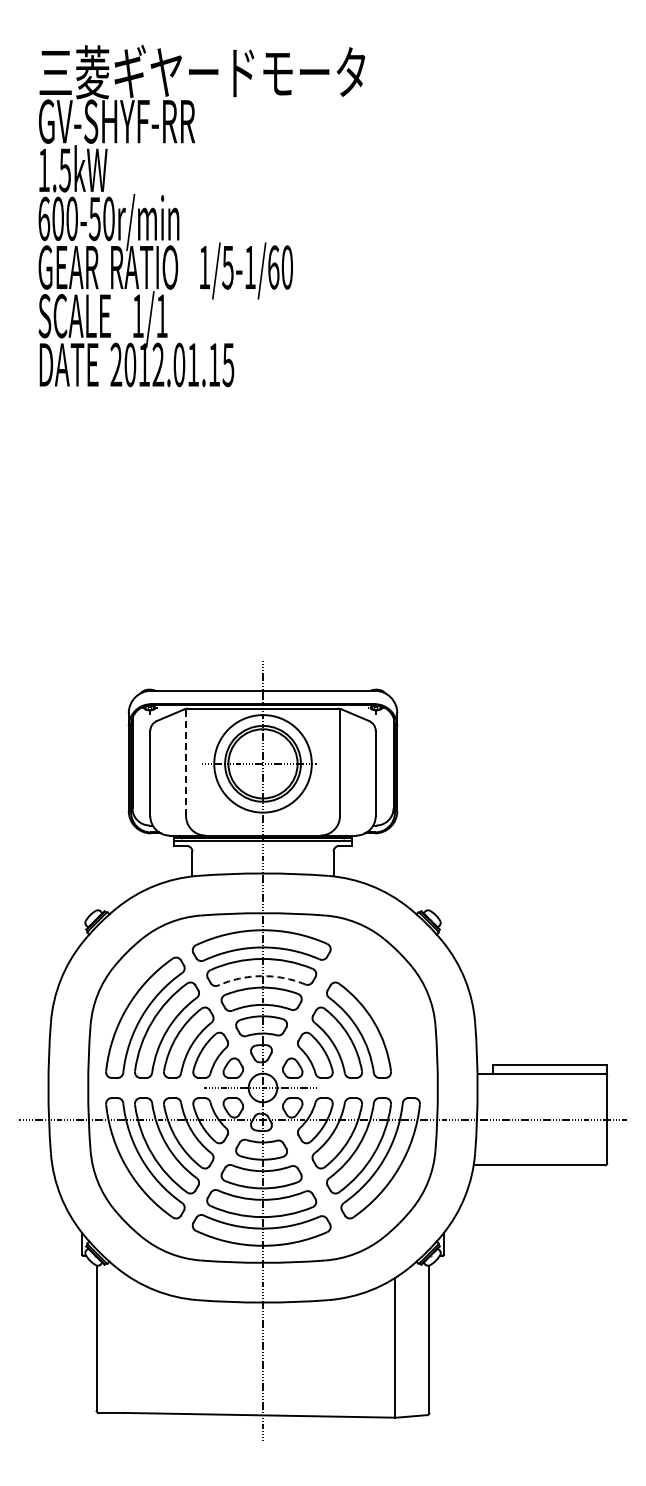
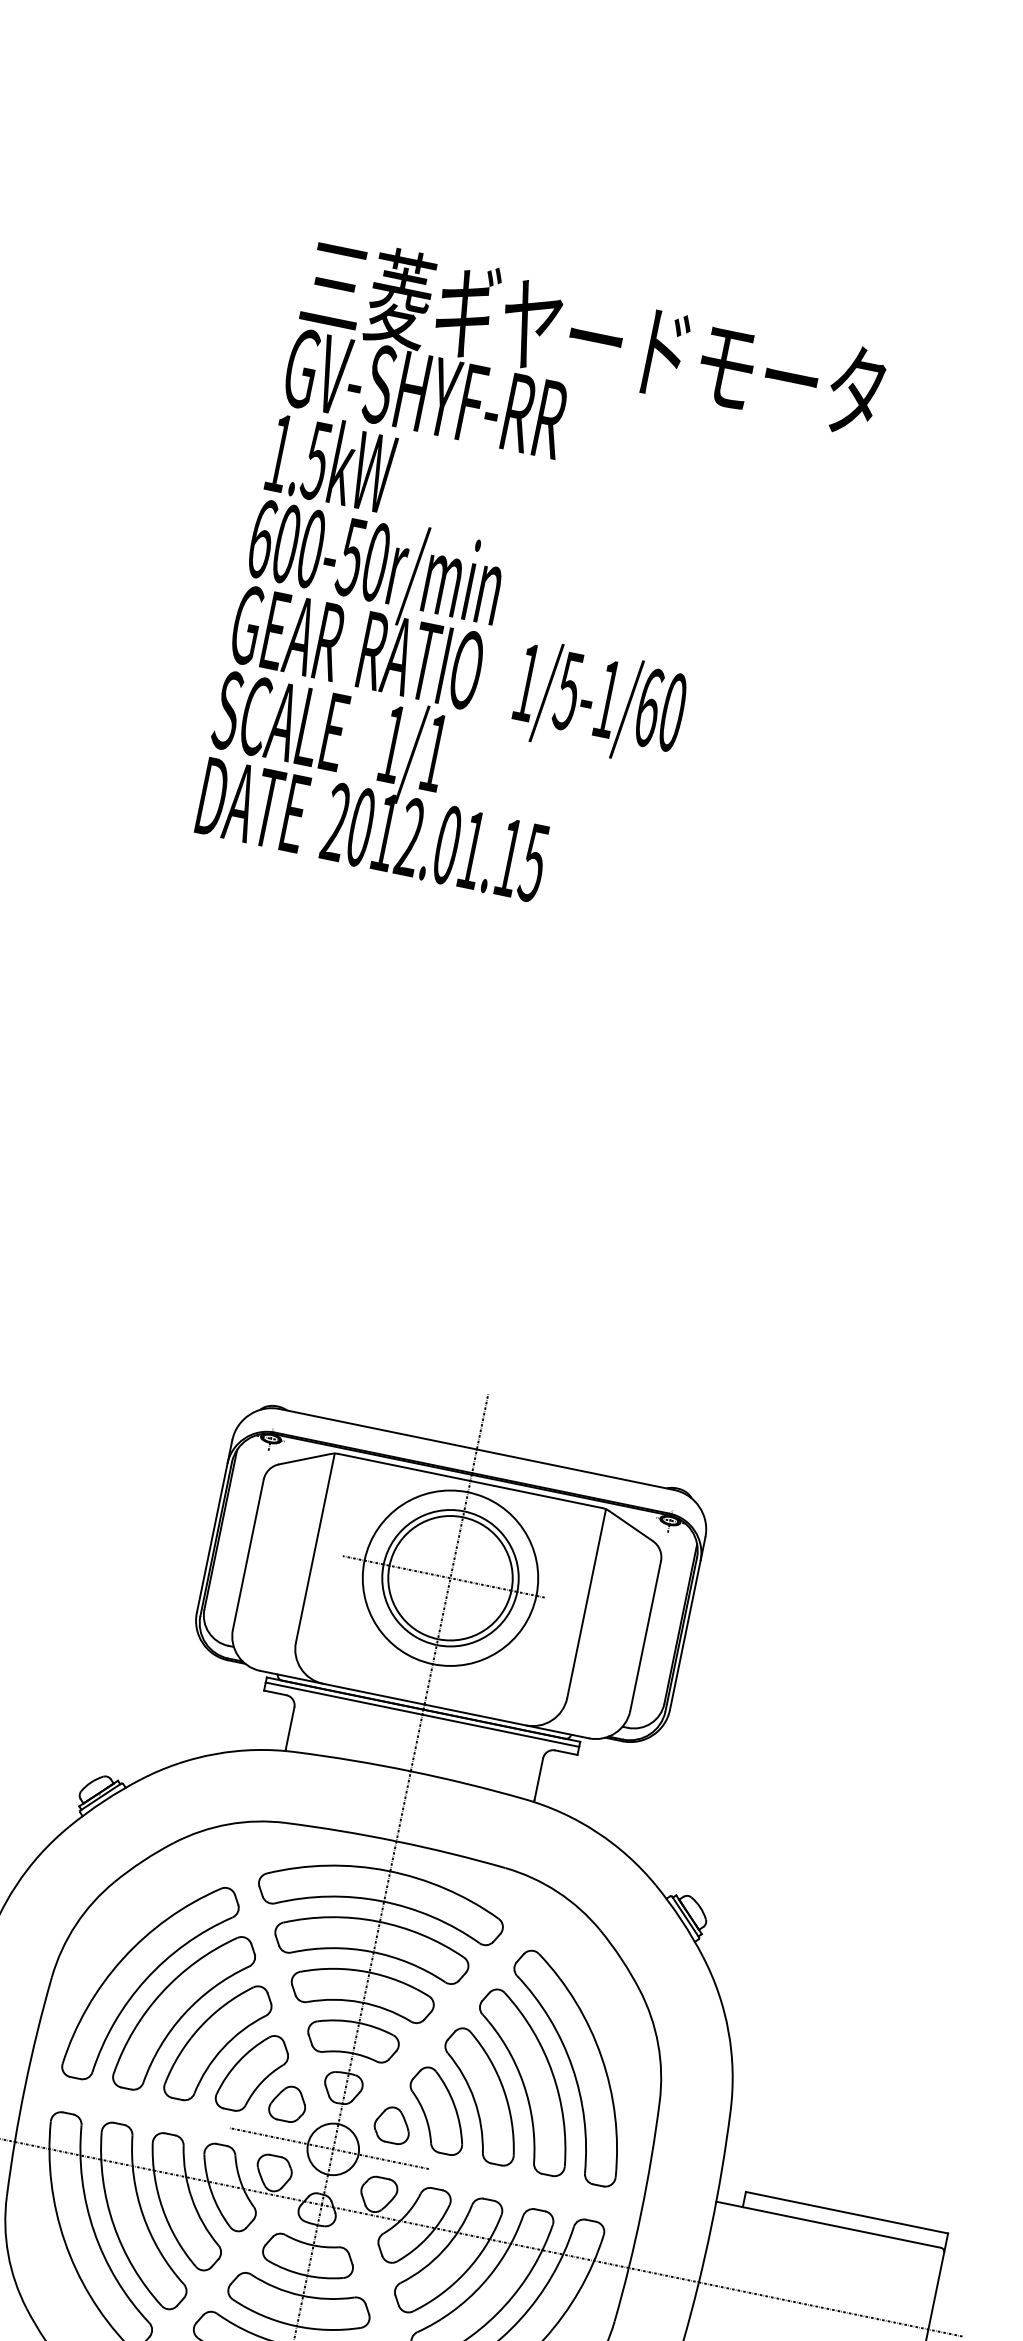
line: (186, 762) -> (316, 1548), dashed -> solid
arc: (261, 976) -> (370, 1952), dashed -> solid
part: (380, 1017) -> (565, 2067), added

